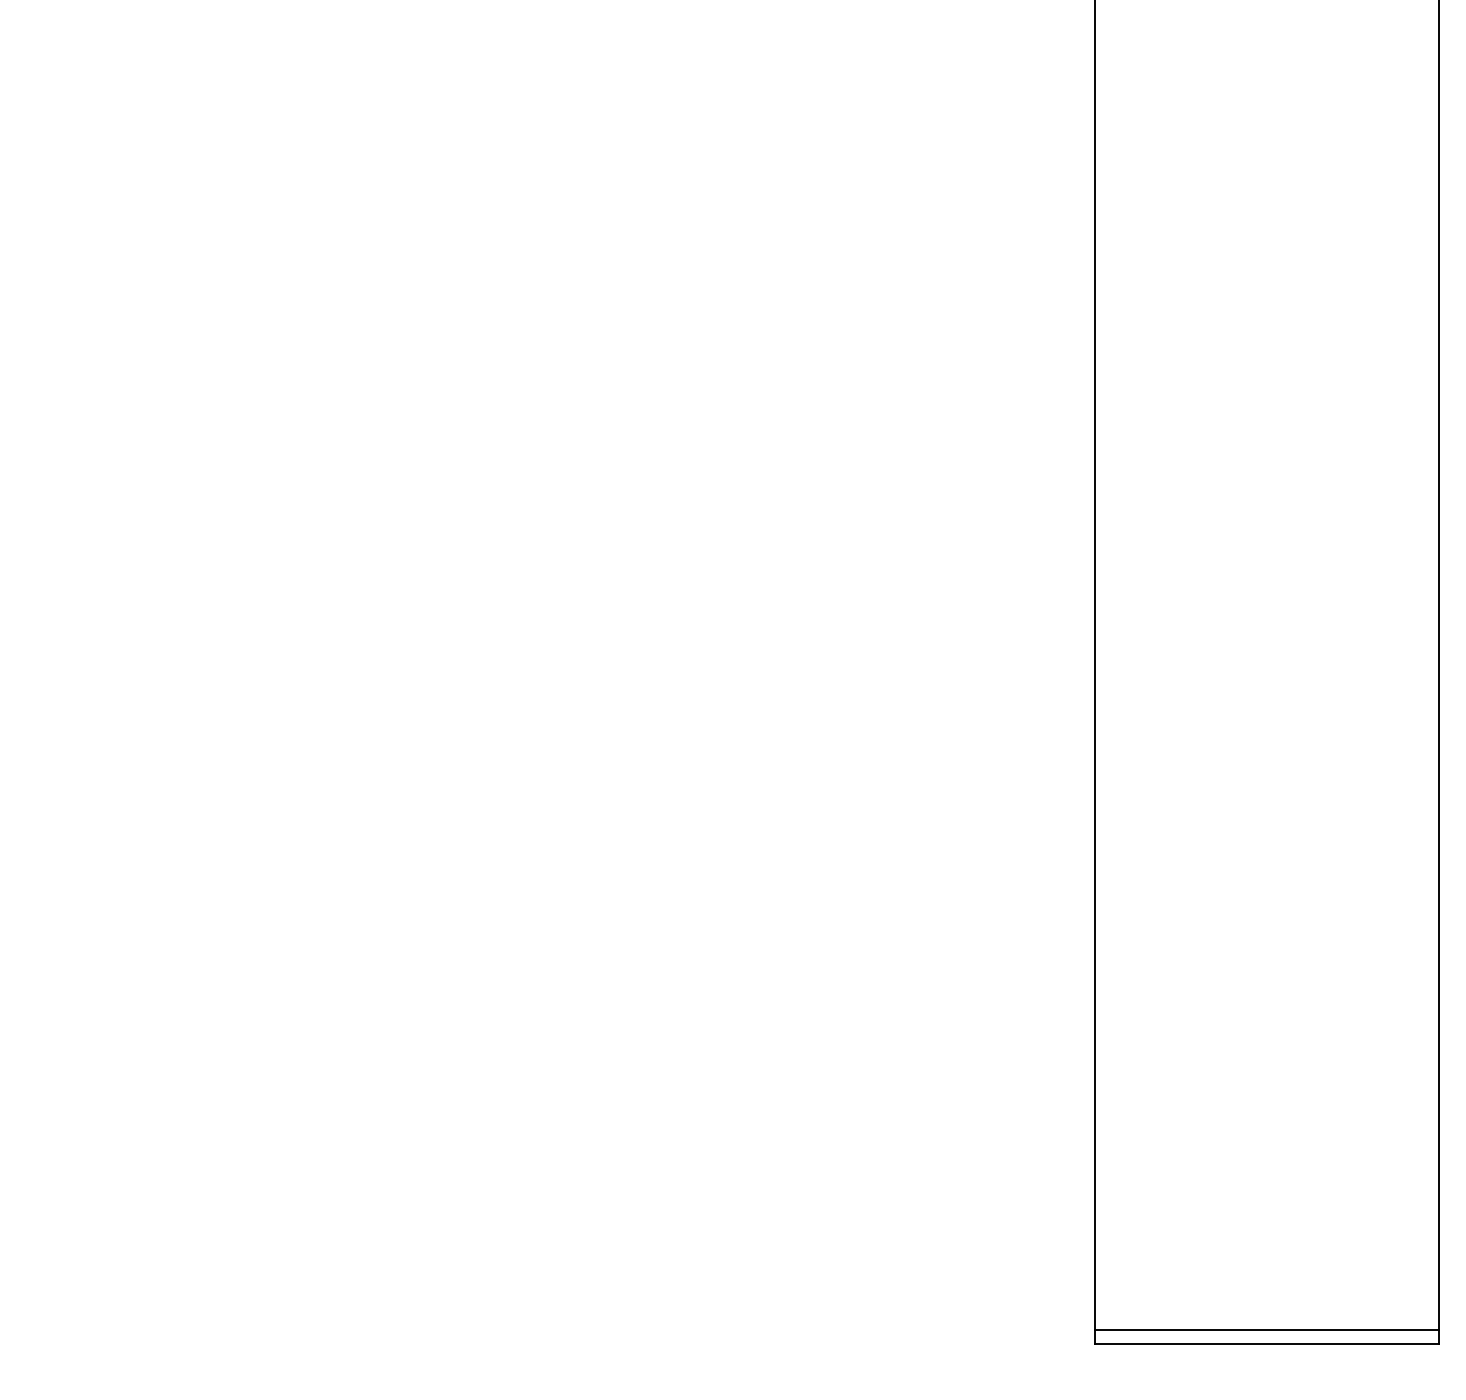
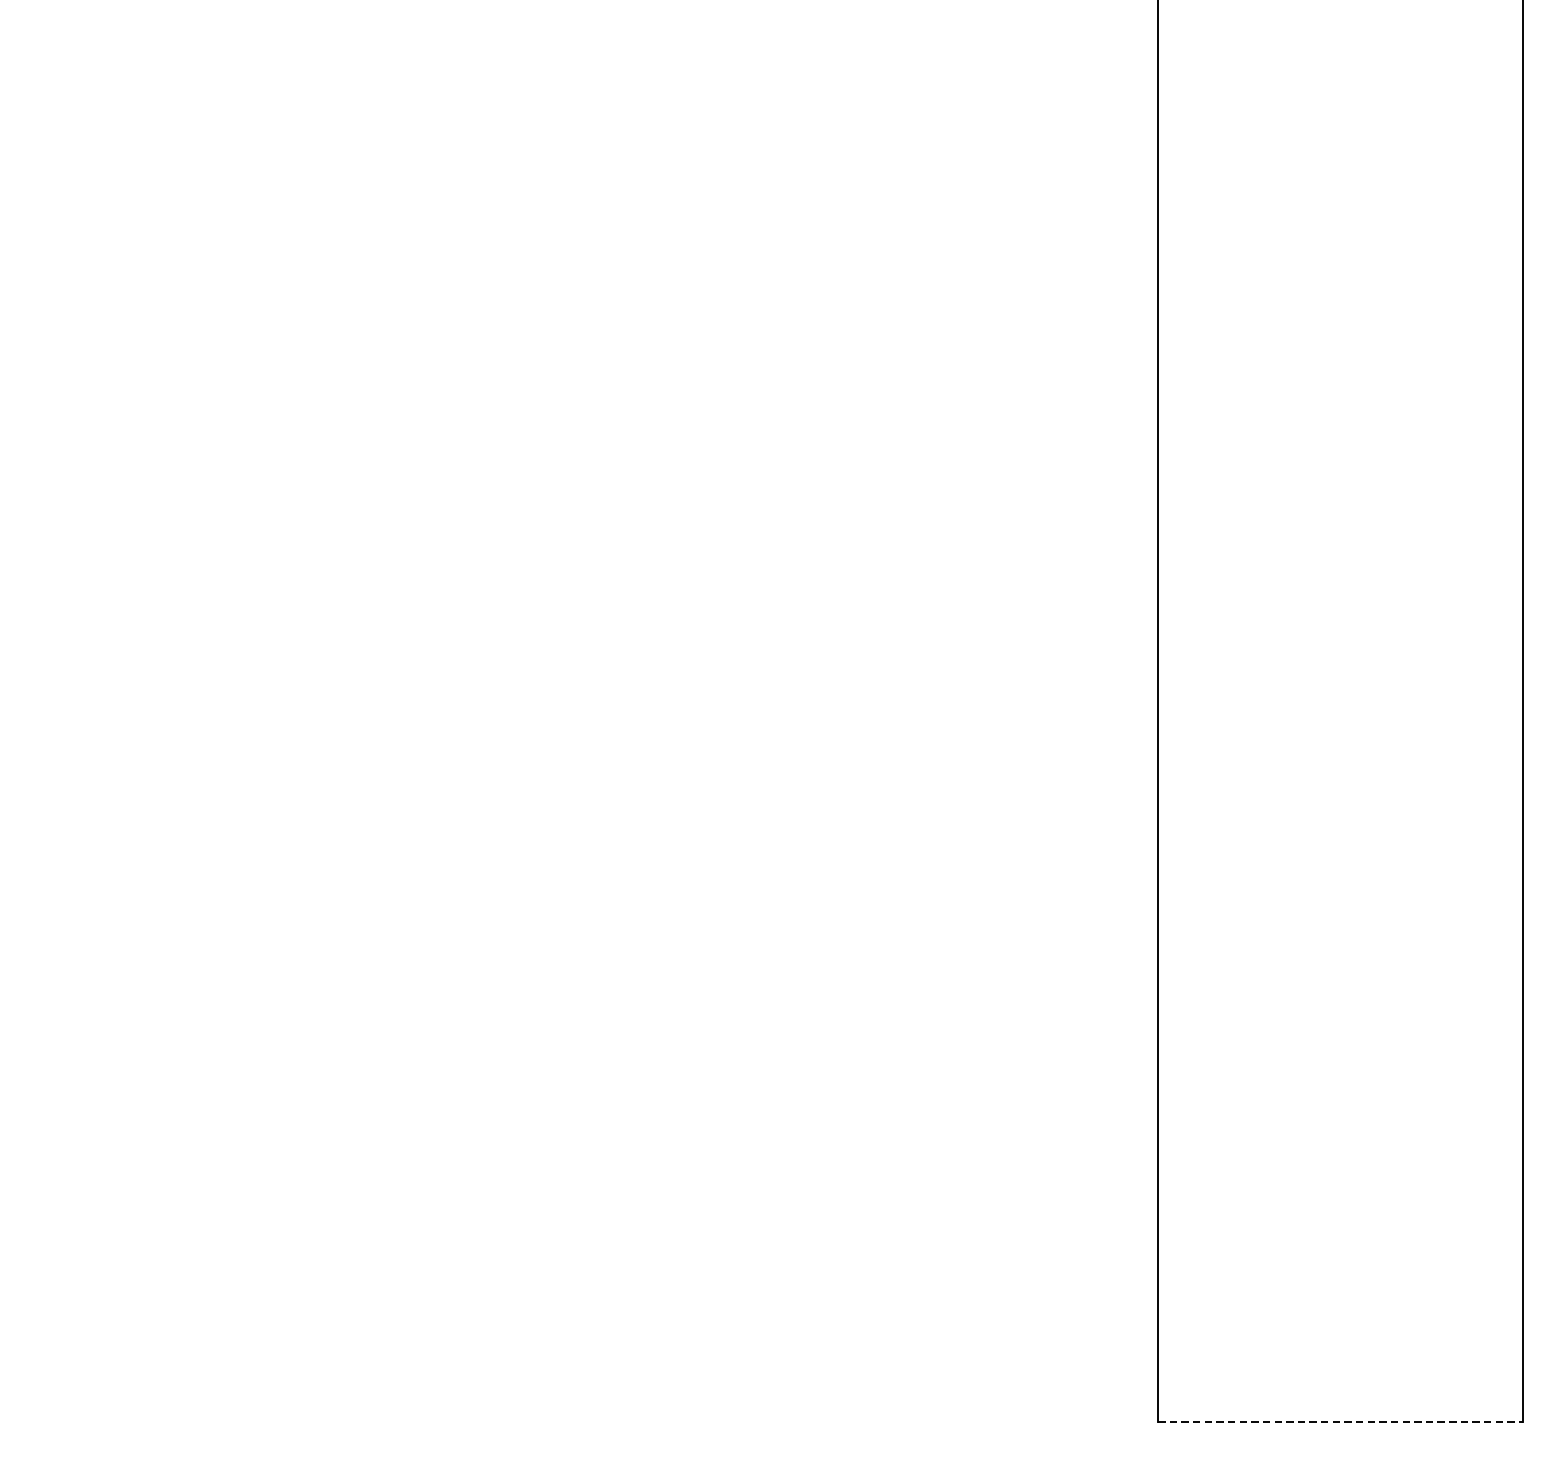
line: (1266, 1329) -> (1339, 1406), removed
line: (1267, 1343) -> (1341, 1421), solid -> dashed

